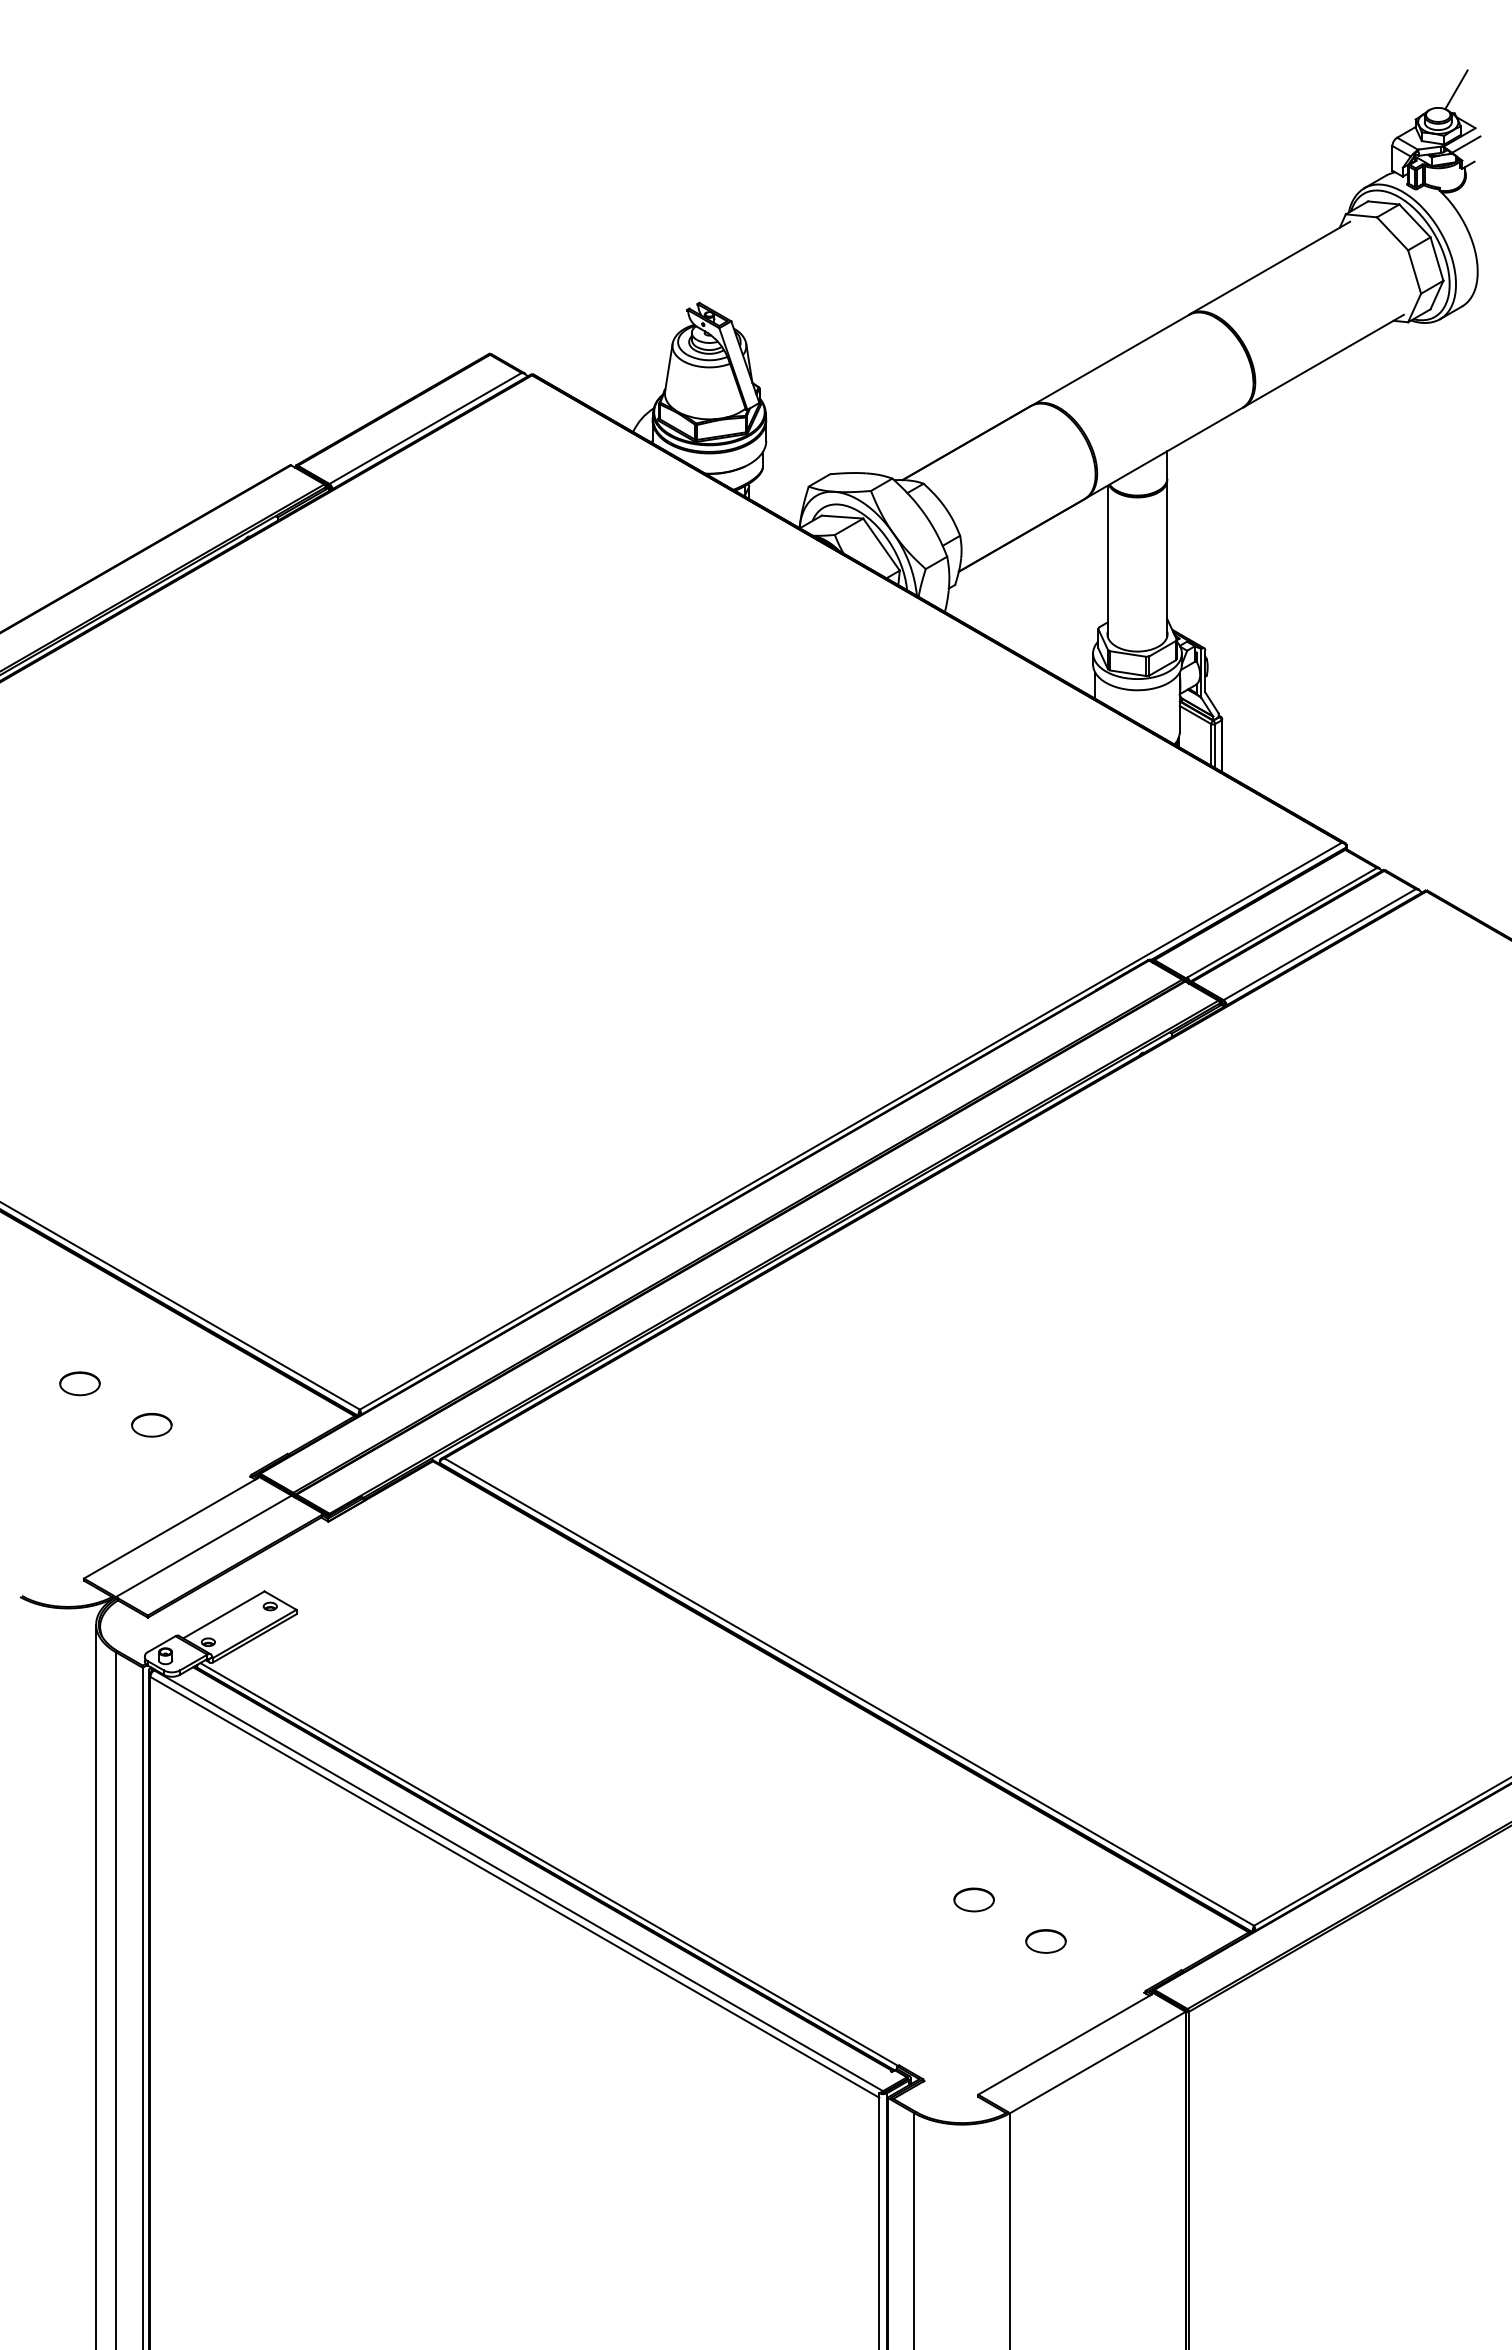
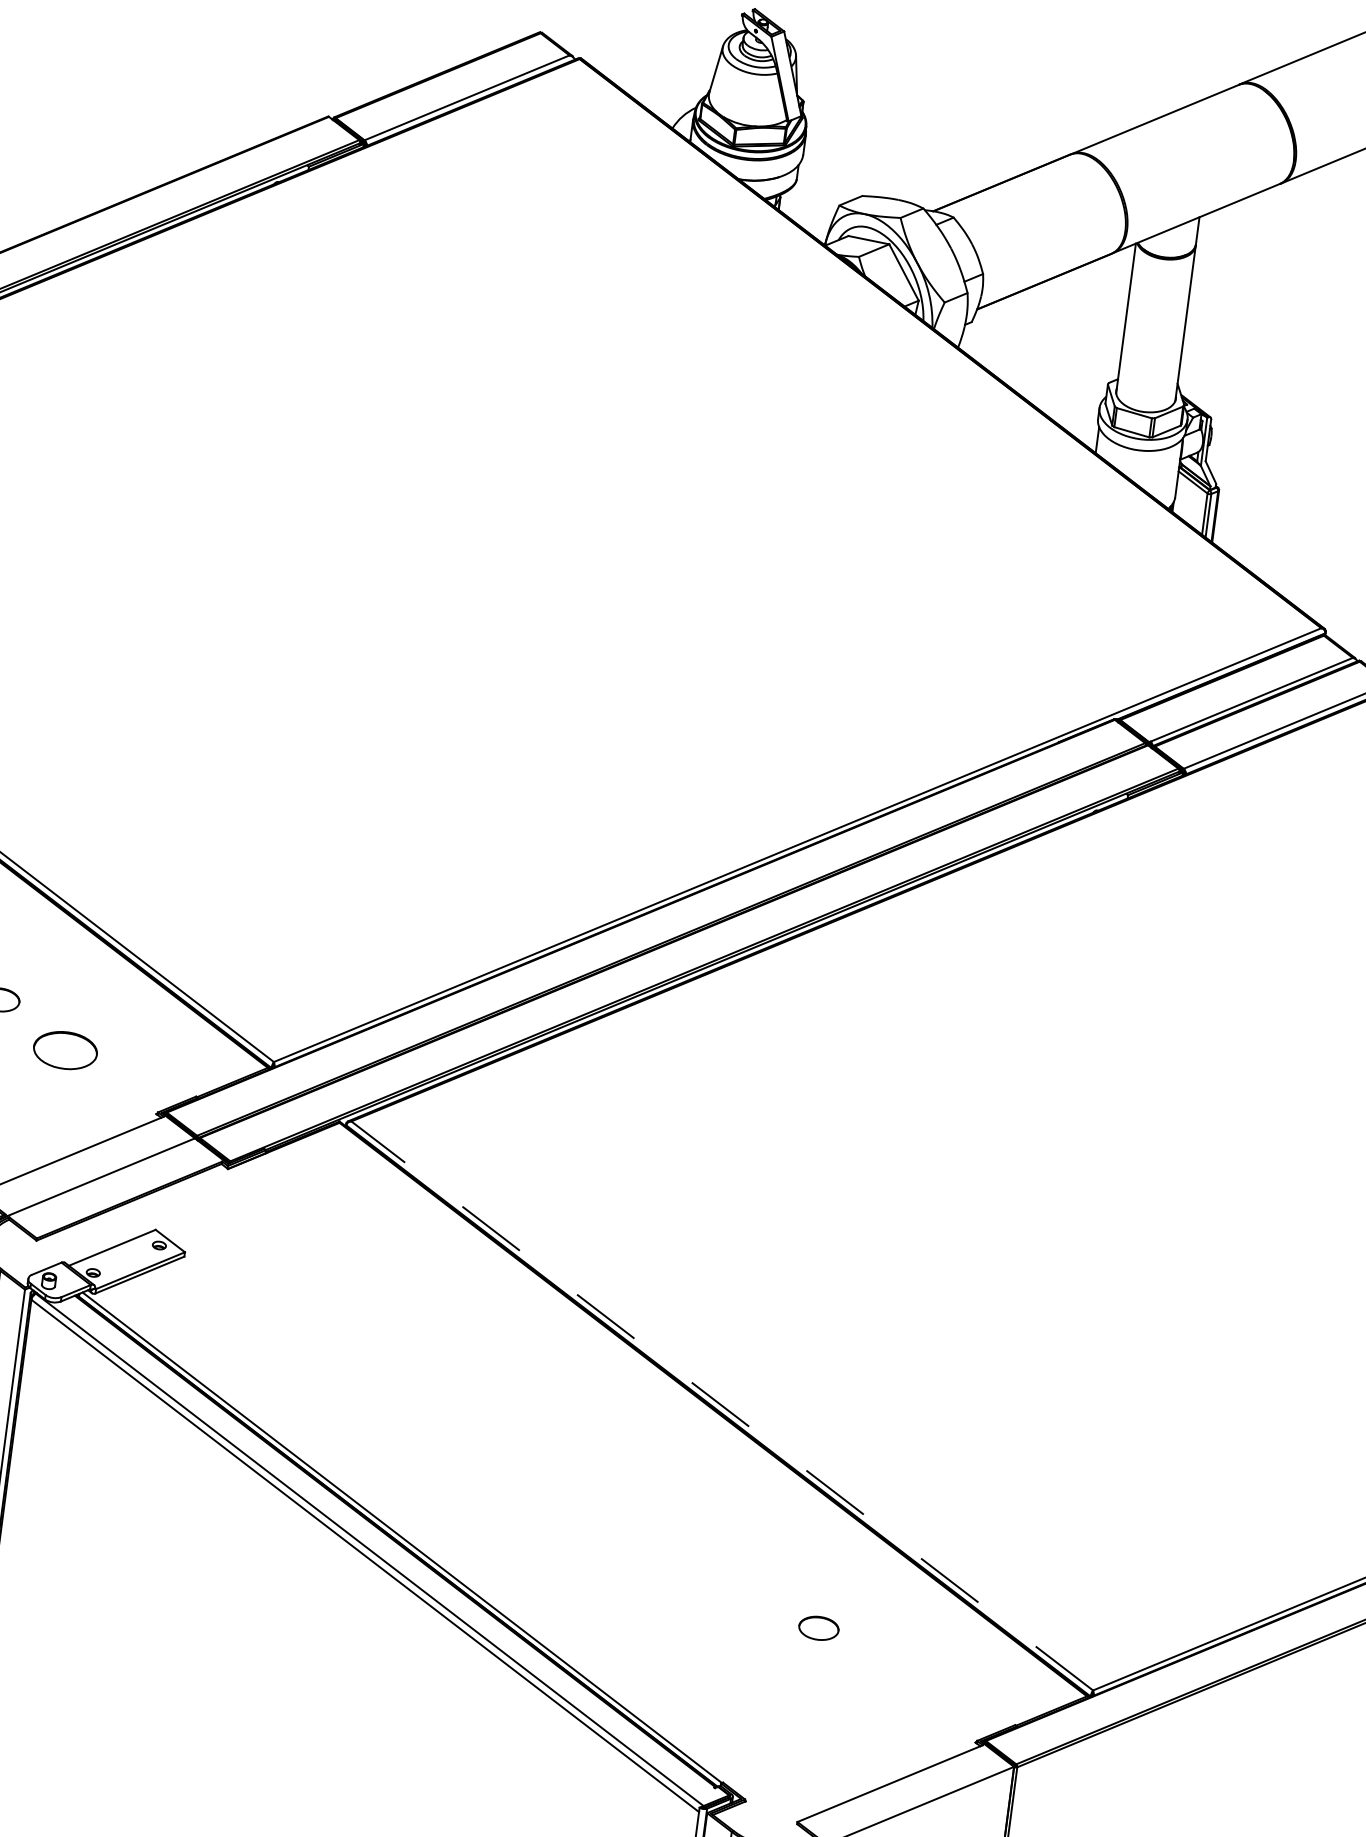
part: (151, 1424) -> (65, 1049), size x1.6
line: (848, 1691) -> (721, 1405), solid -> dashed
part: (1045, 1941) -> (884, 1678), removed

